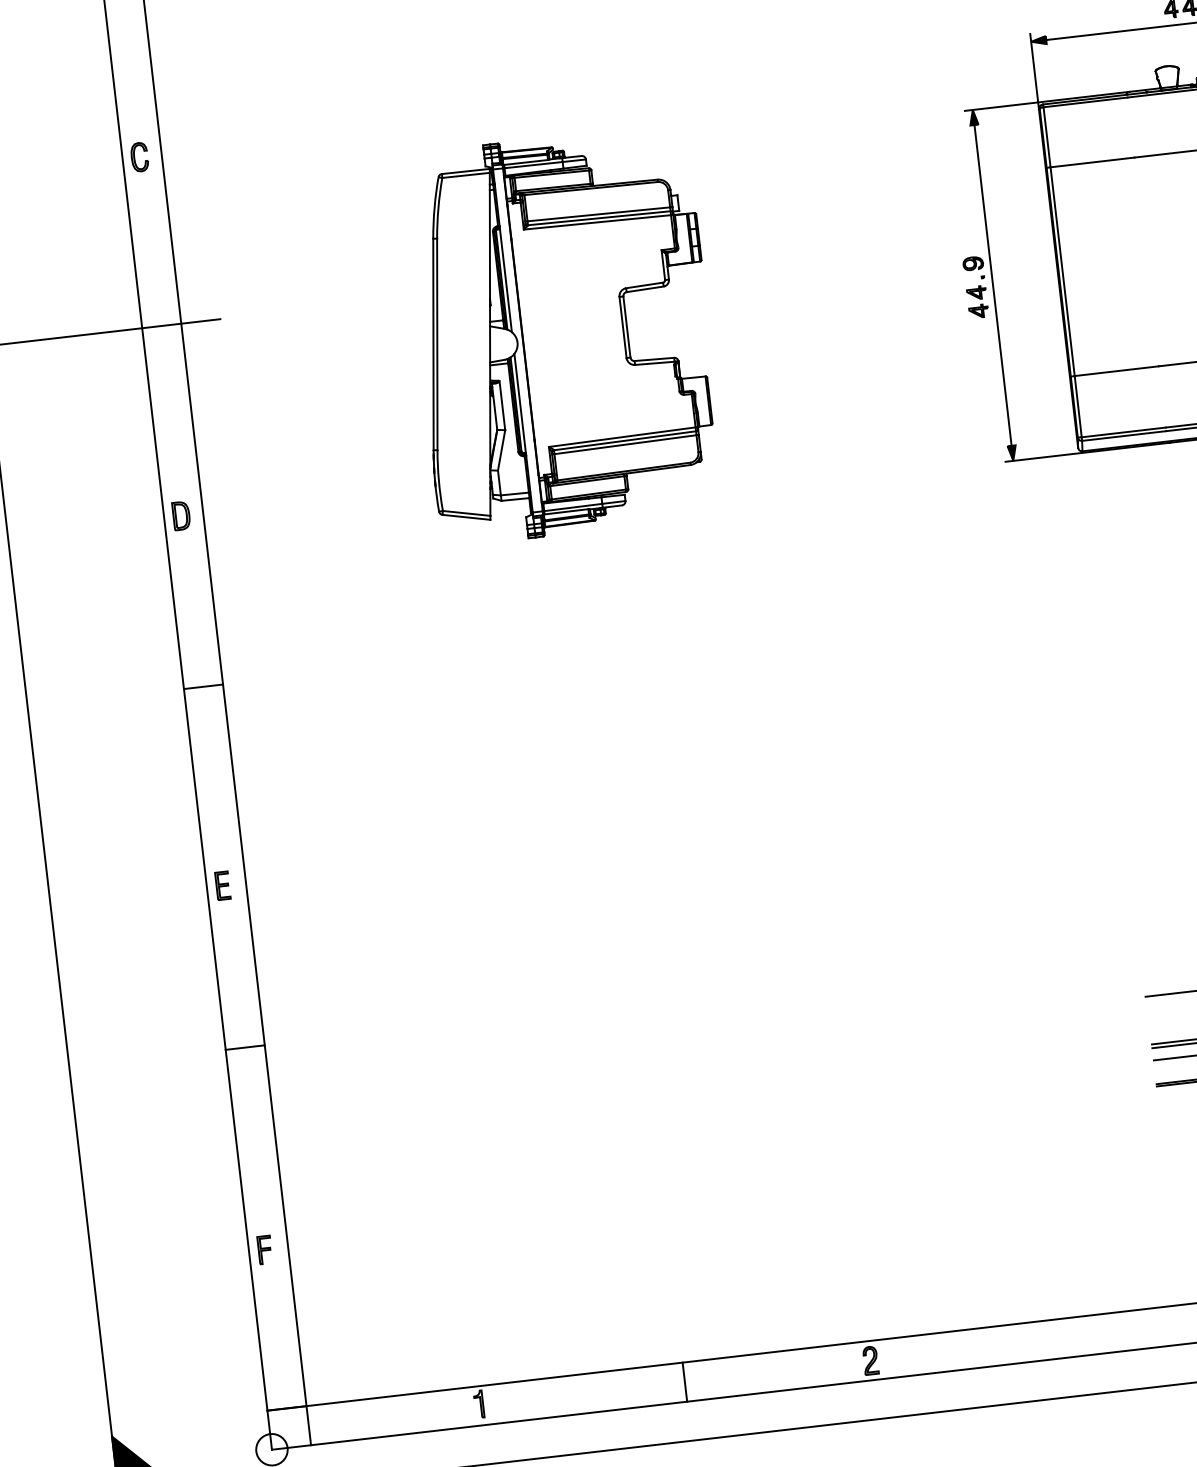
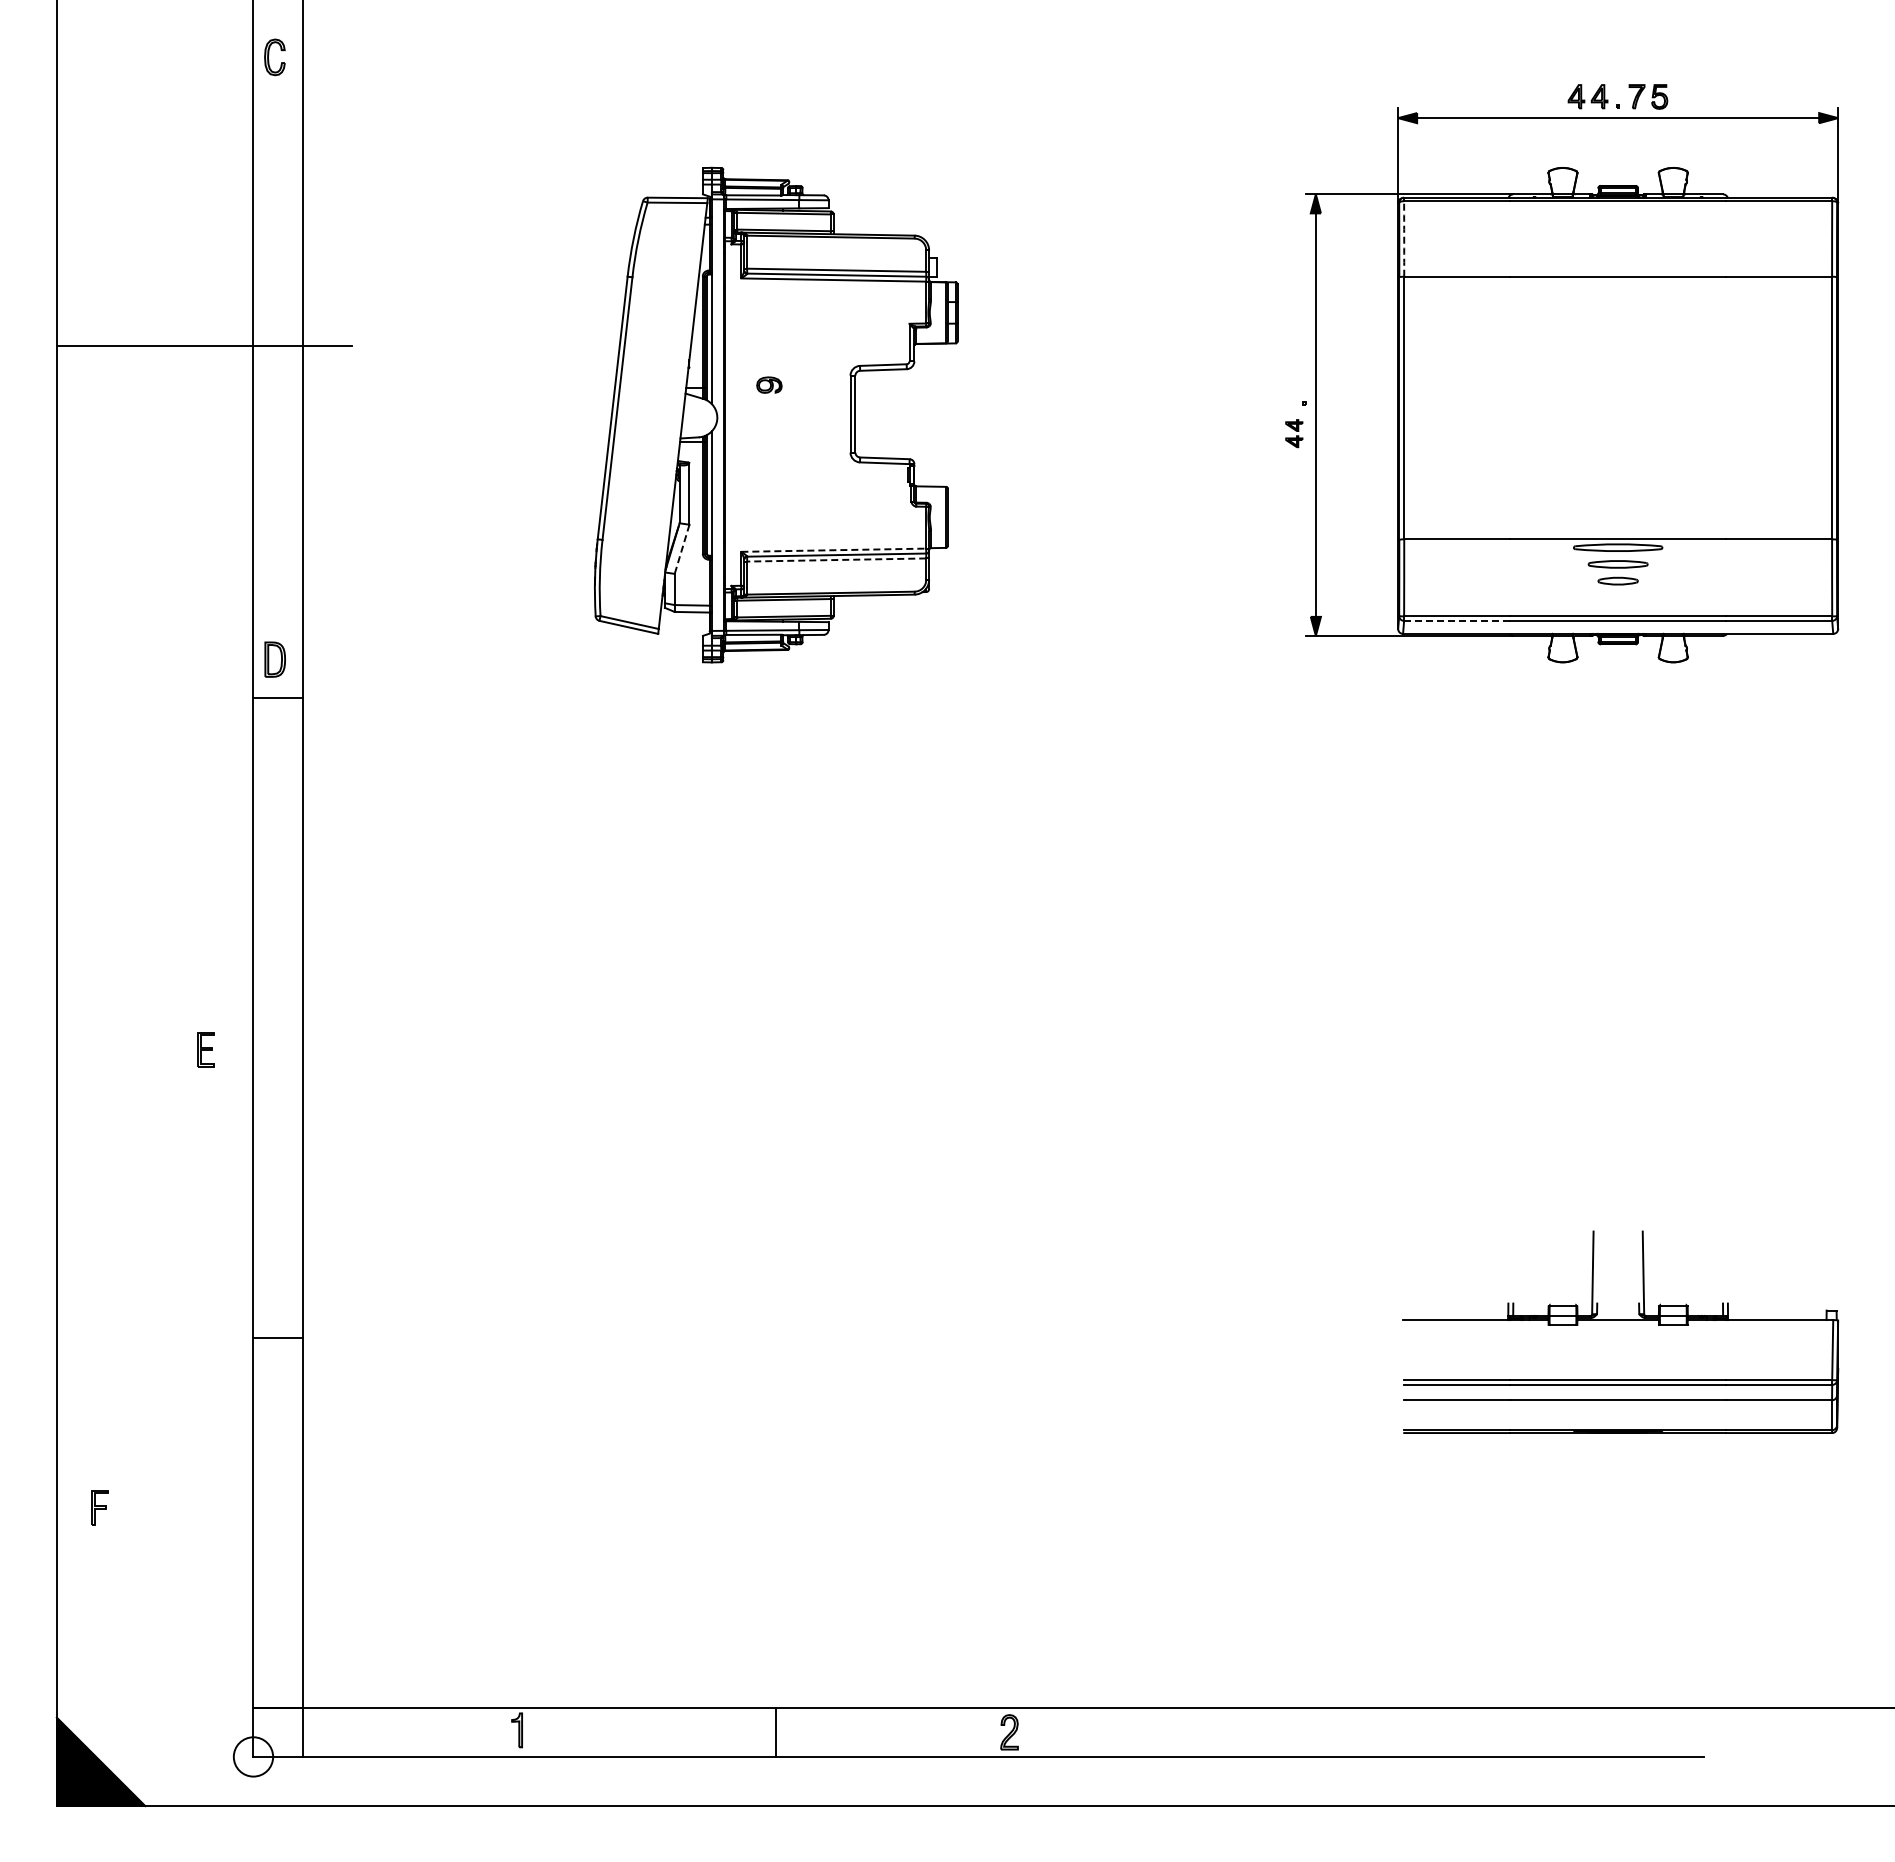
arc: (1047, 136) -> (1404, 238), solid -> dashed
part: (139, 157) -> (274, 57), moved
part: (973, 263) -> (769, 384), moved
part: (976, 302) -> (1293, 433), size x0.7
line: (1124, 435) -> (1457, 620), solid -> dashed
line: (622, 437) -> (834, 550), solid -> dashed
line: (625, 445) -> (836, 560), solid -> dashed
line: (501, 450) -> (682, 549), solid -> dashed
part: (180, 515) -> (274, 659), moved
line: (203, 686) -> (277, 697), moved
part: (222, 885) -> (205, 1049), moved
line: (244, 1047) -> (277, 1337), moved
part: (264, 1249) -> (99, 1507), moved

